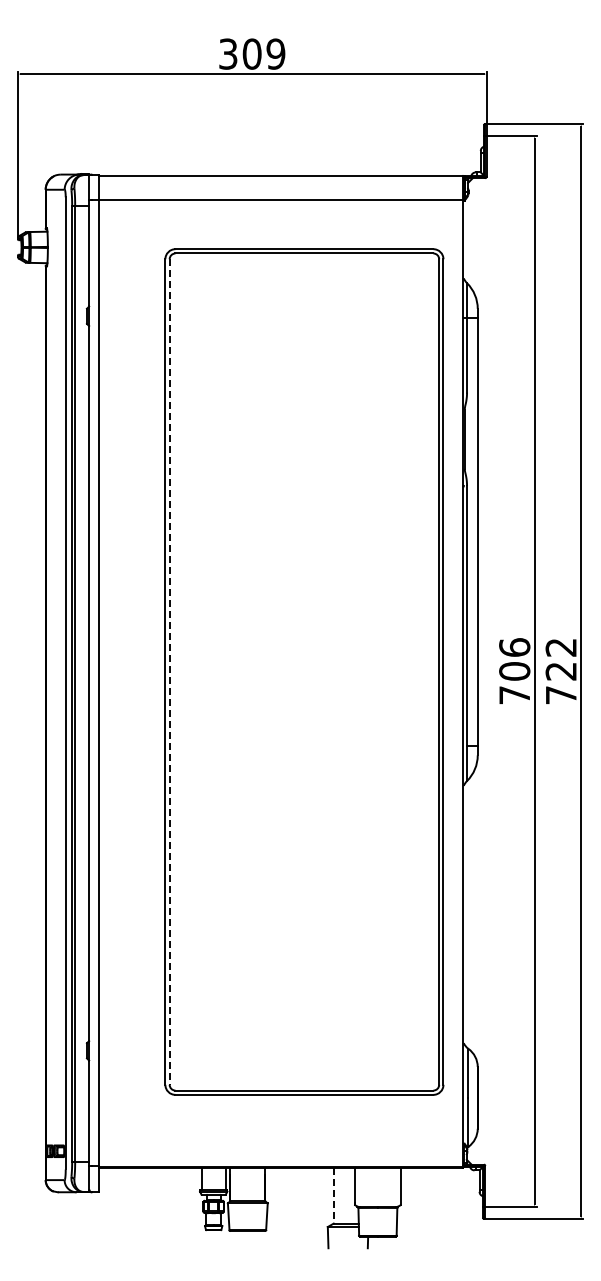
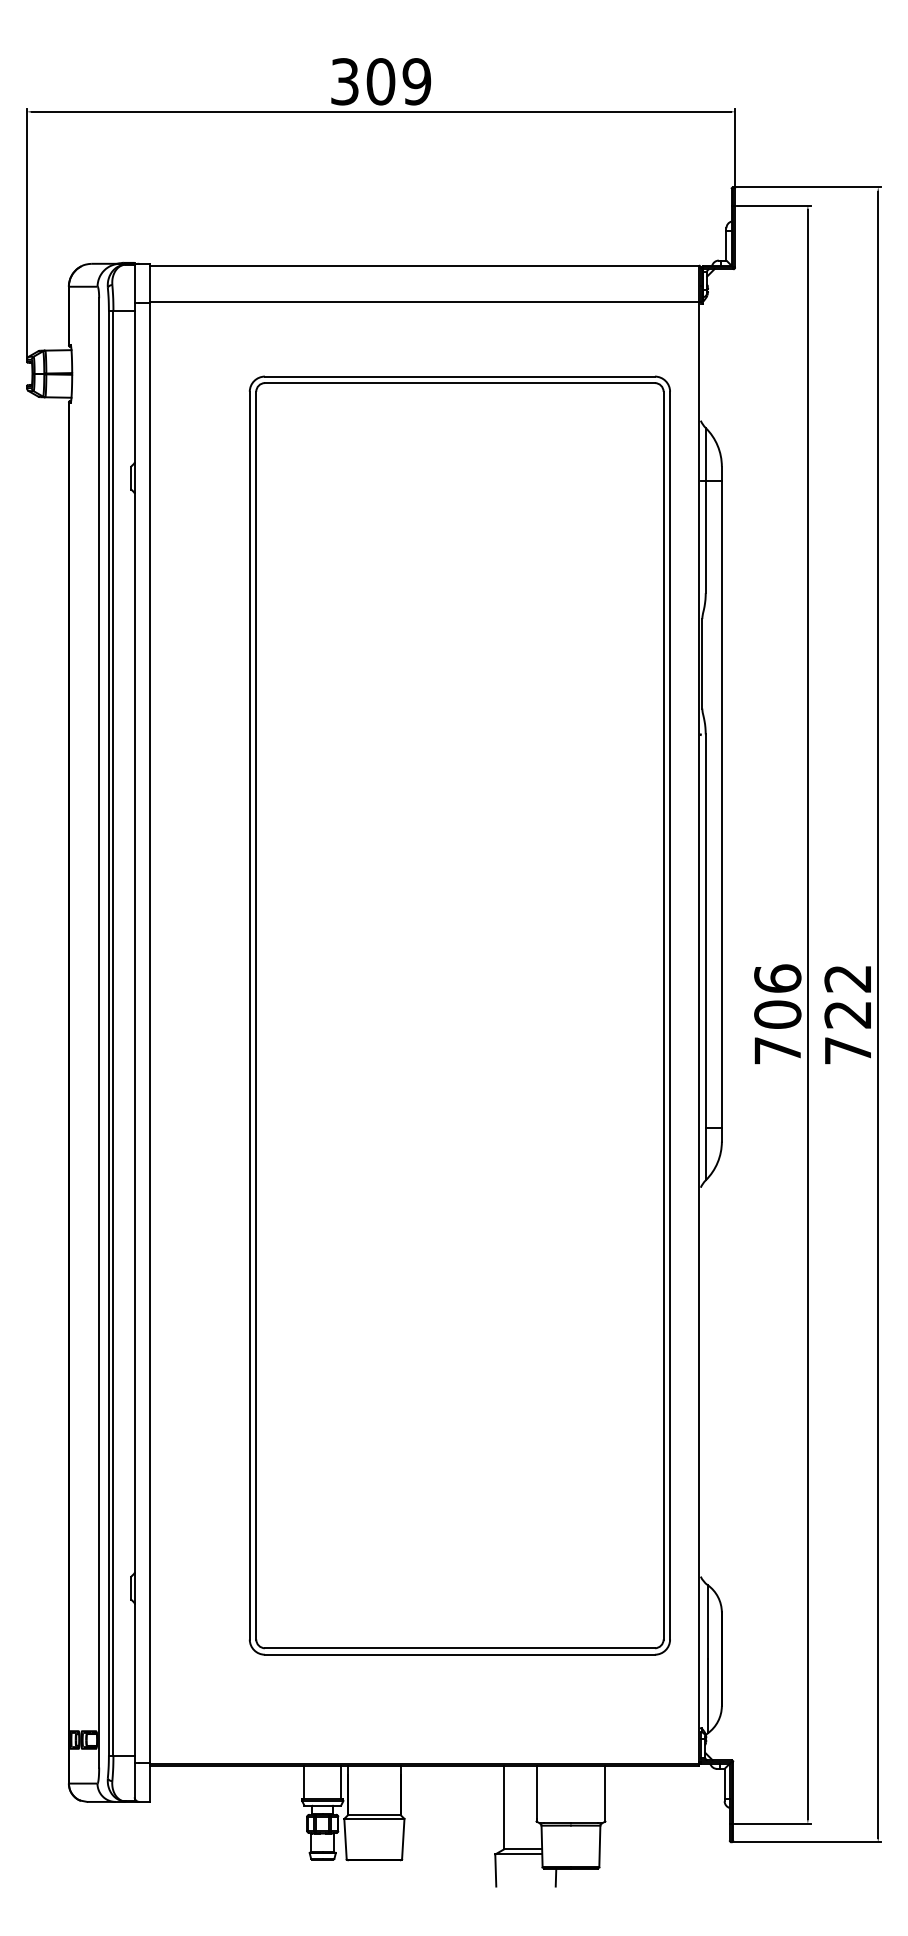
line: (169, 672) -> (256, 1016), dashed -> solid
line: (333, 1195) -> (503, 1806), dashed -> solid

